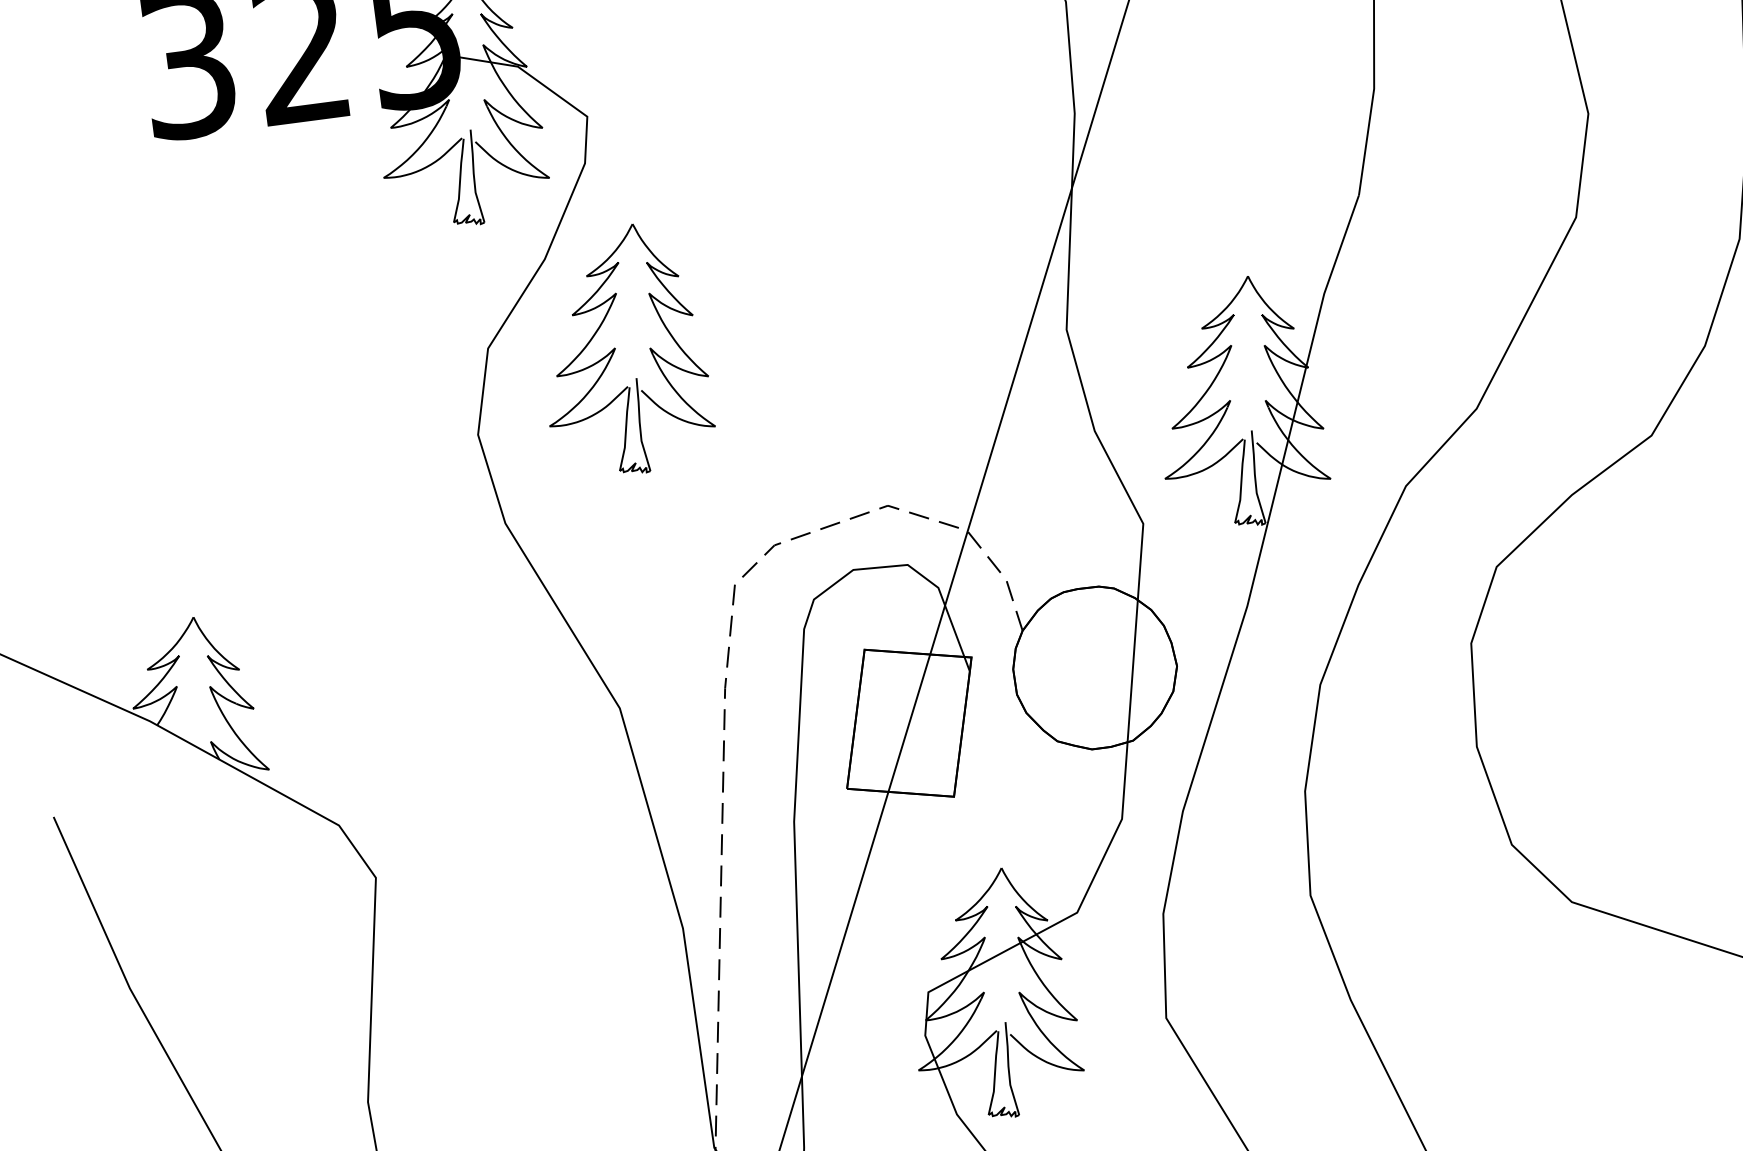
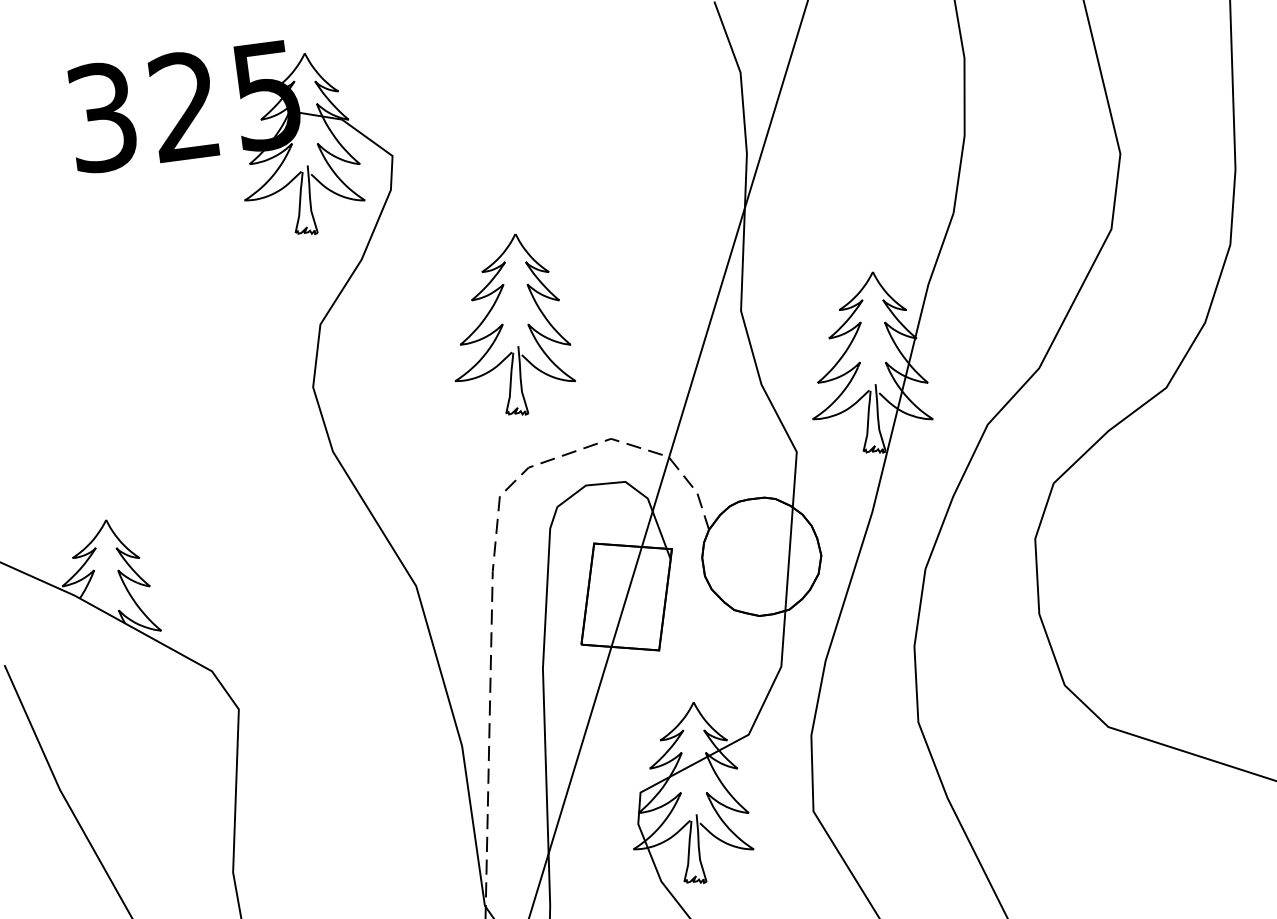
part: (632, 348) -> (515, 324), moved

